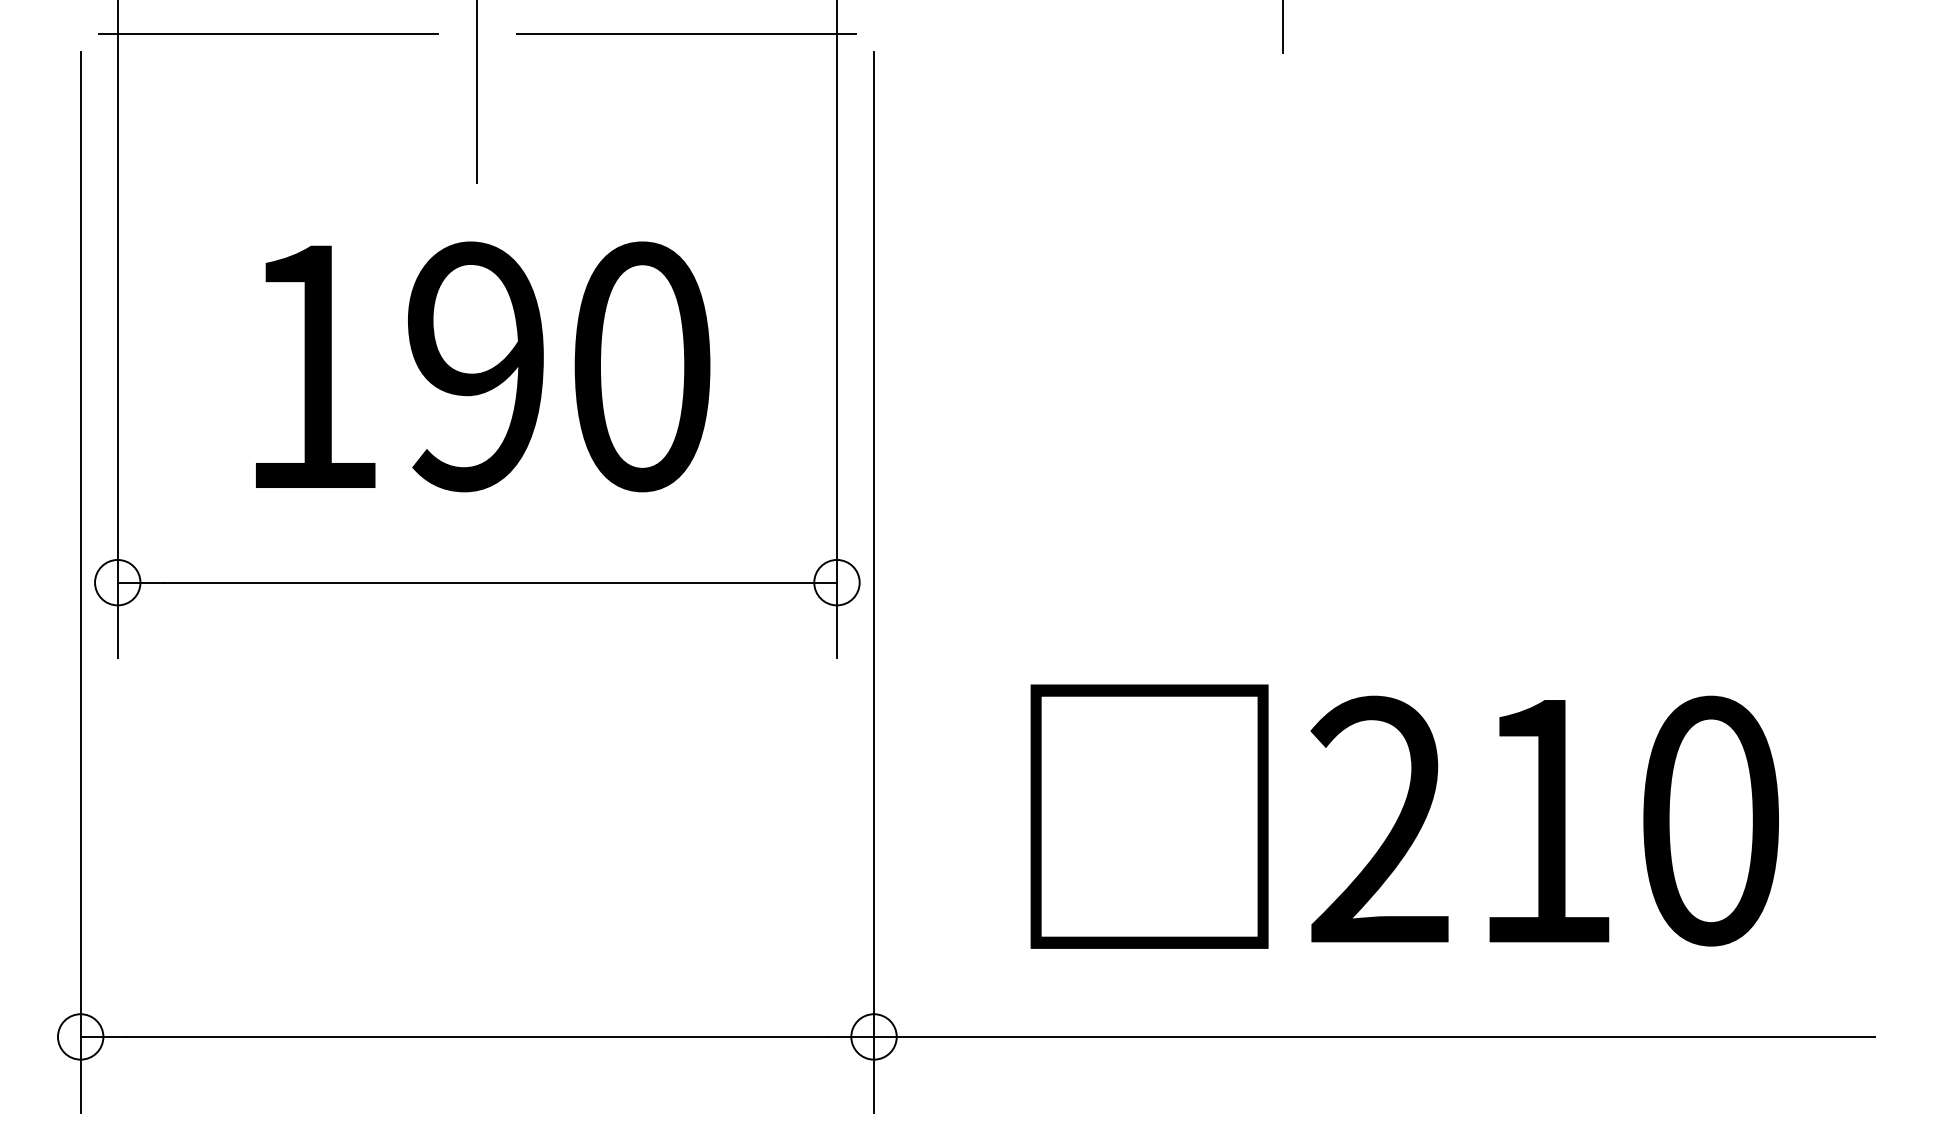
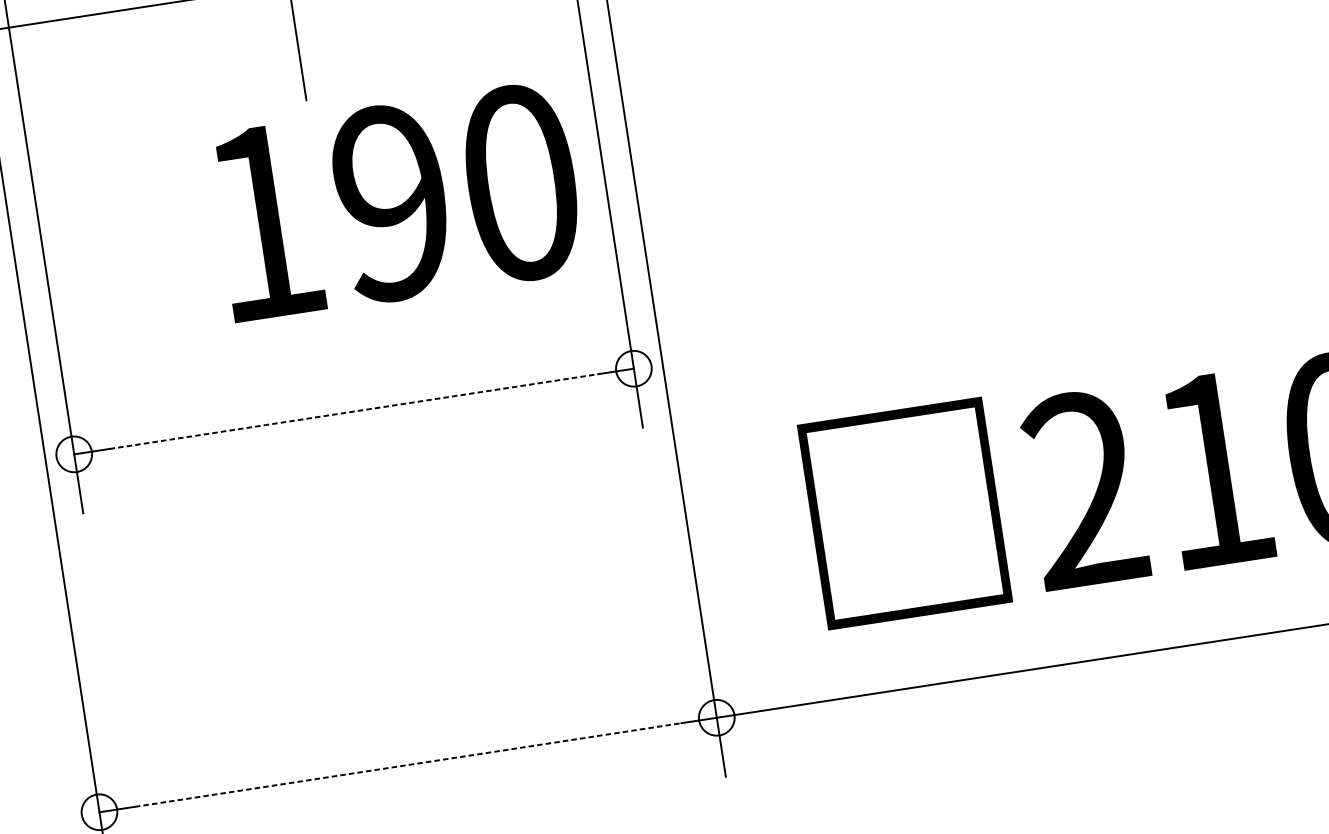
text: (483, 366) -> (397, 201), moved
line: (477, 582) -> (354, 411), solid -> dashed
line: (477, 1036) -> (408, 764), solid -> dashed

